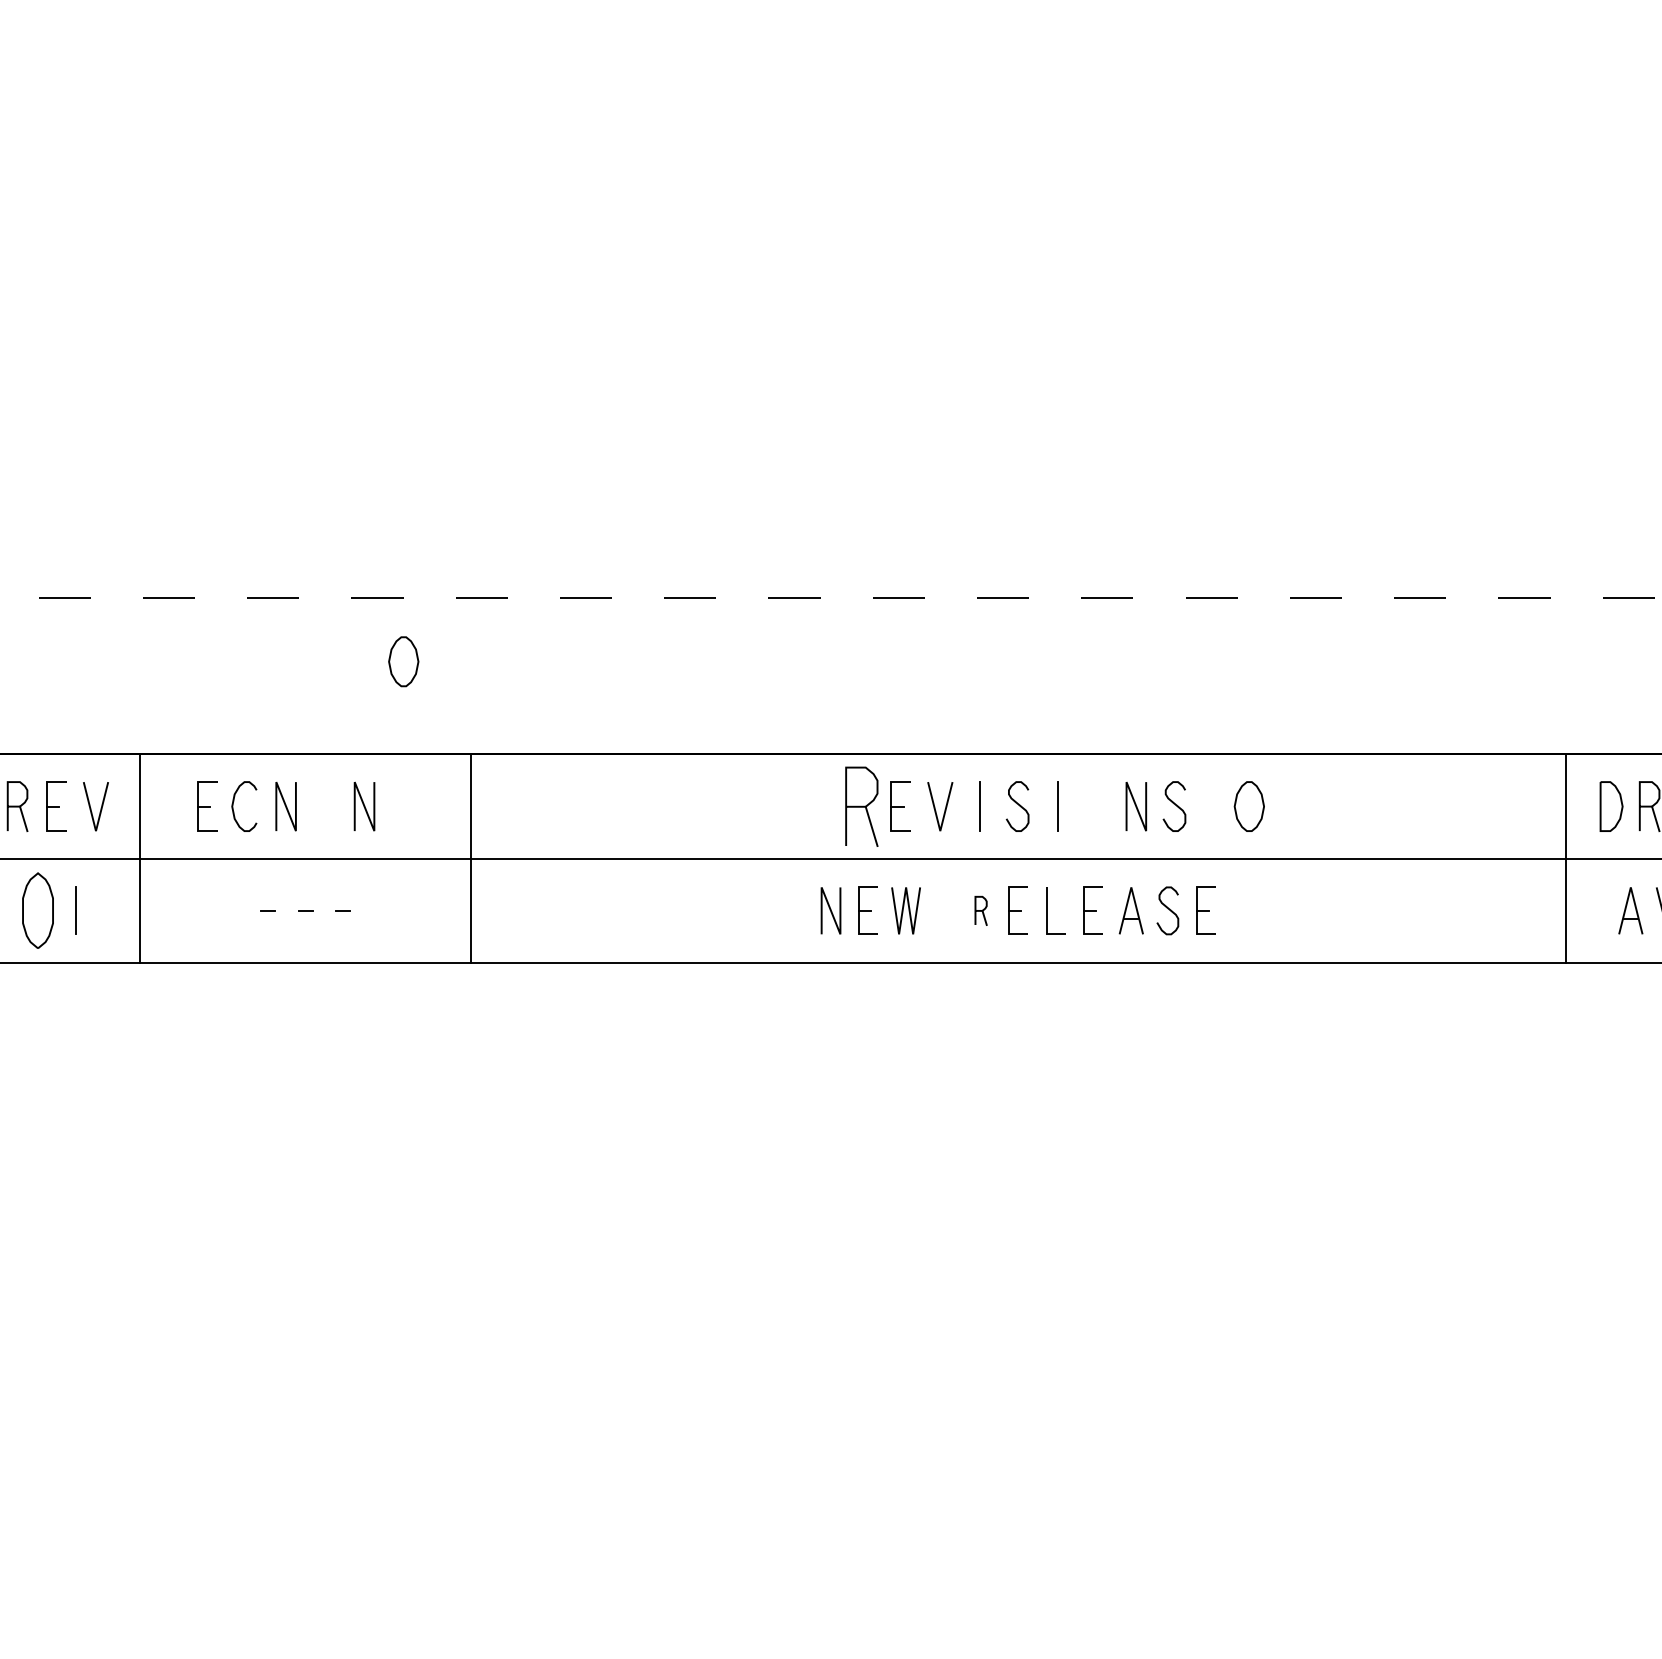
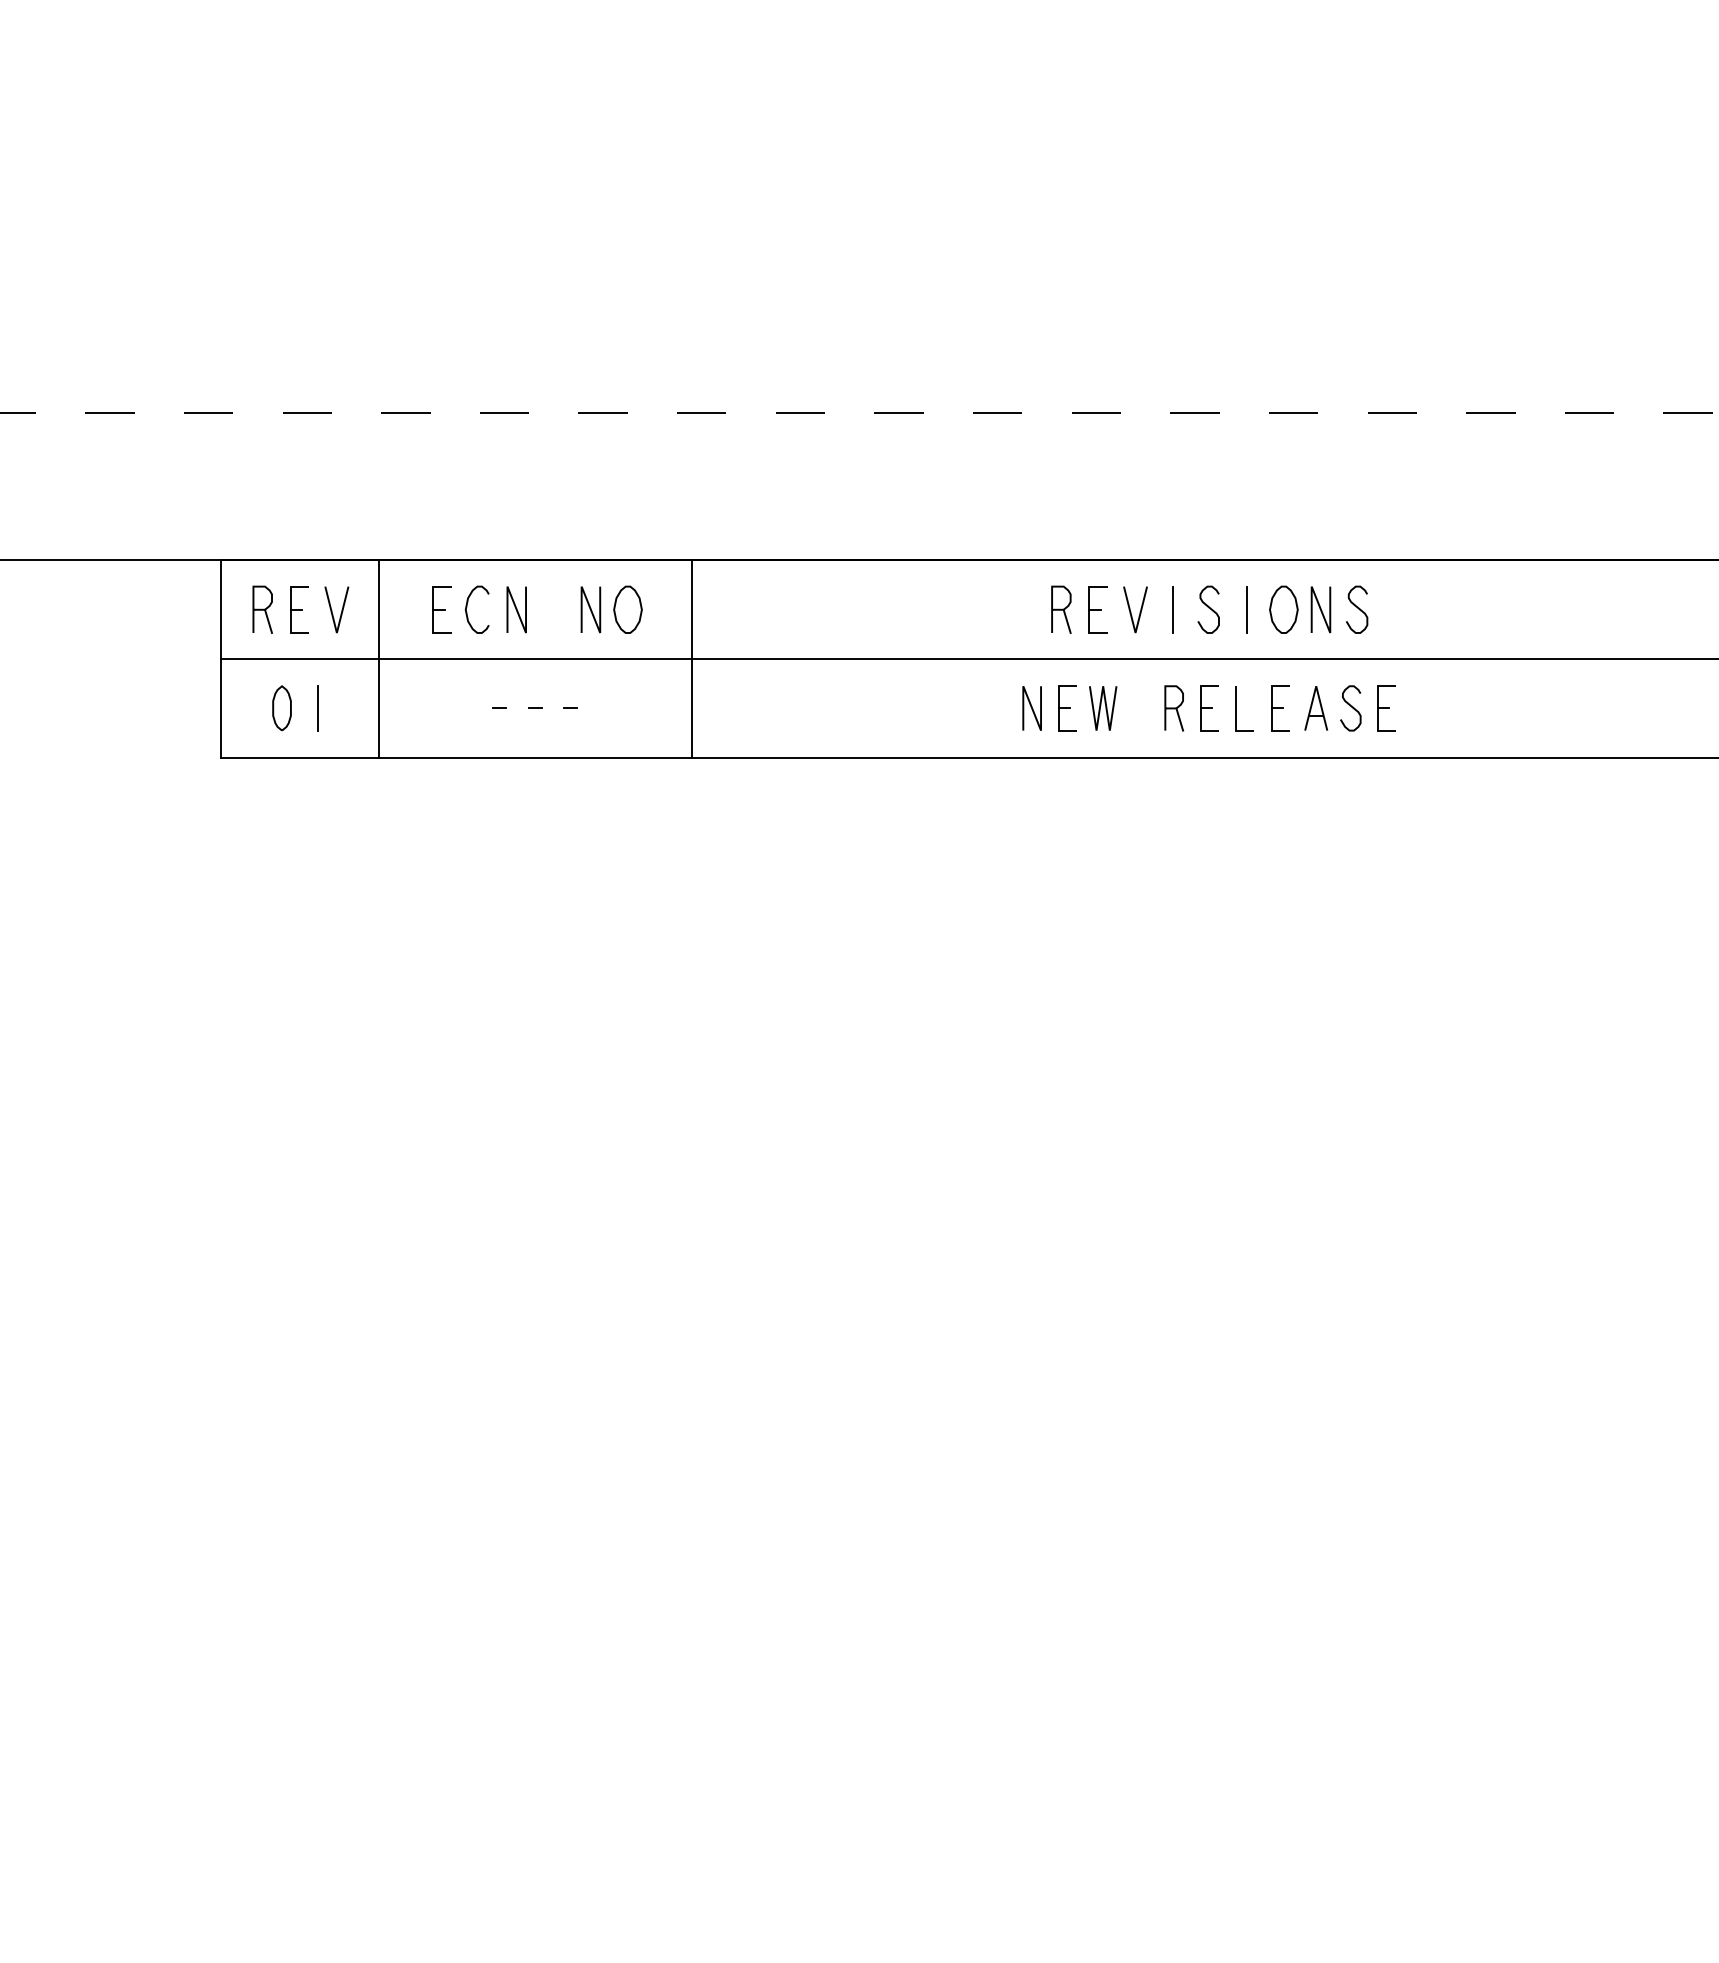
part: (403, 661) -> (627, 609), moved
part: (862, 806) -> (1061, 609), size x0.62
part: (1248, 806) -> (1283, 609), moved
part: (37, 910) -> (281, 708), size x0.62
part: (980, 910) -> (1173, 708), size x1.67

